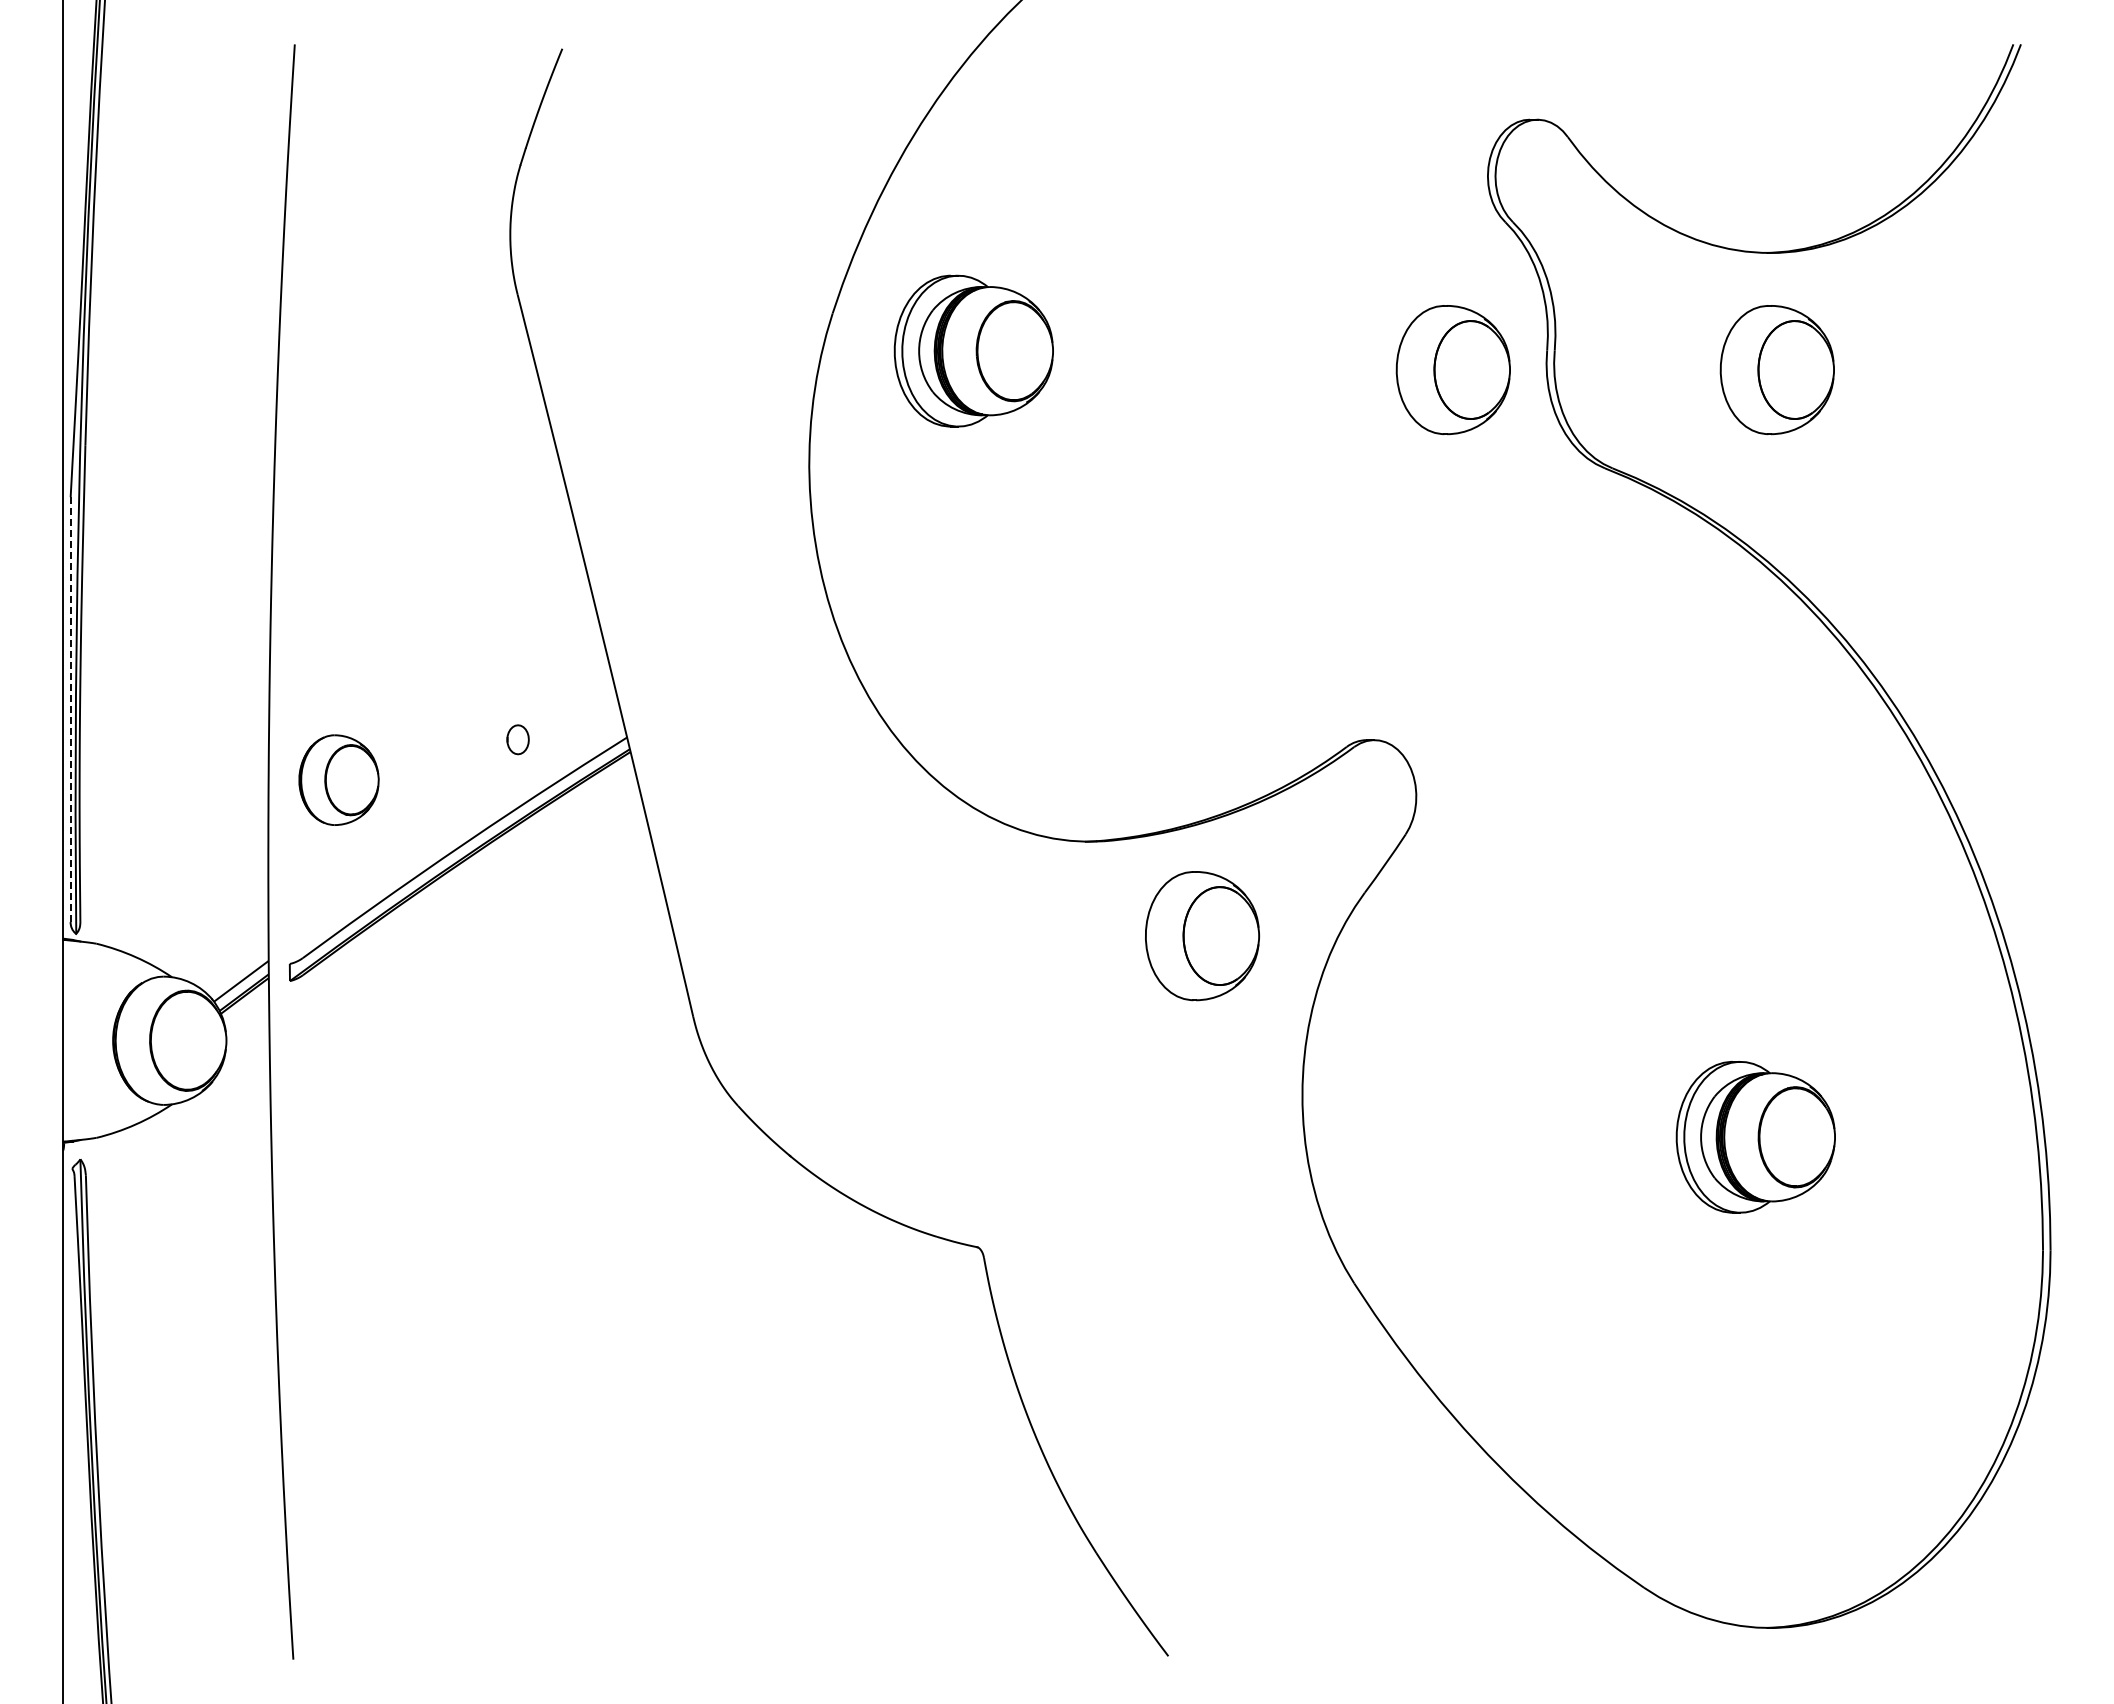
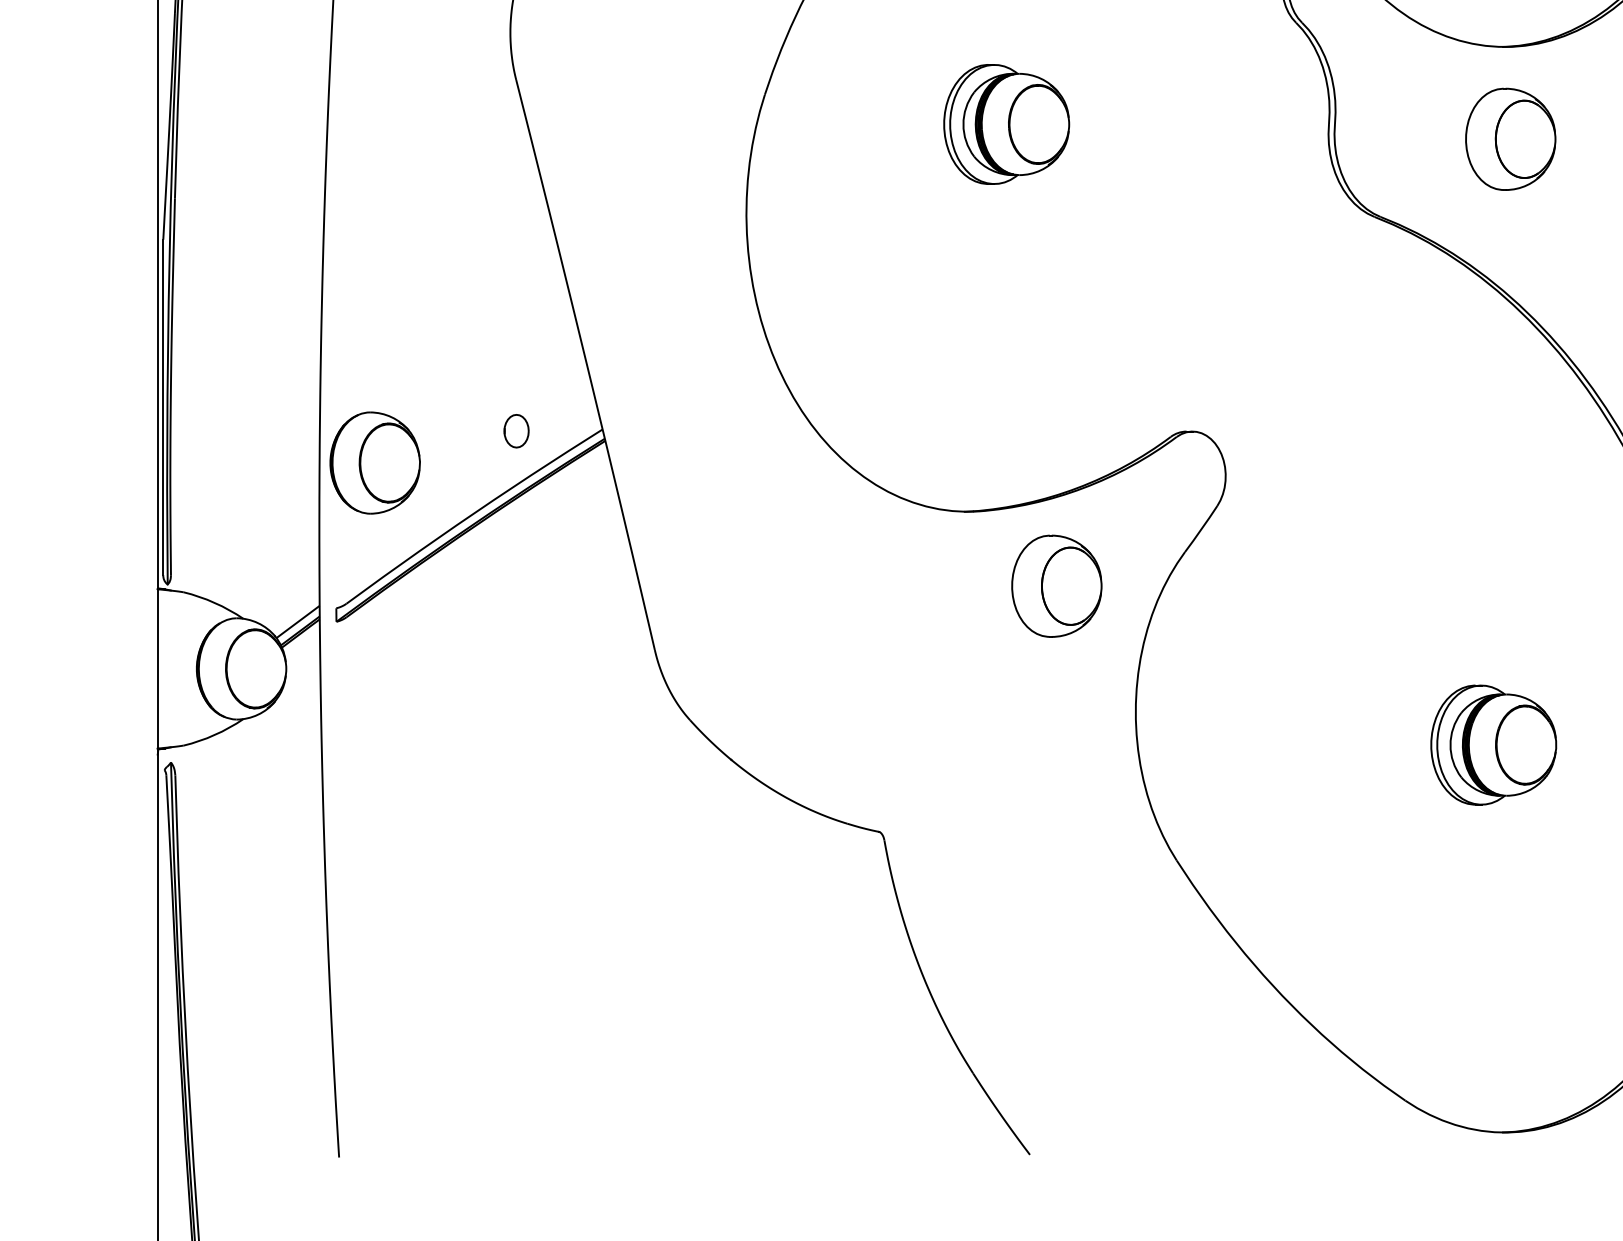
part: (973, 350) -> (1006, 123), moved
part: (1452, 370) -> (1254, 139), removed
line: (70, 710) -> (163, 408), dashed -> solid
part: (517, 739) -> (516, 431), size x1.43
part: (338, 780) -> (374, 463), size x1.43

